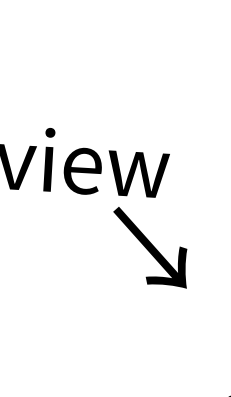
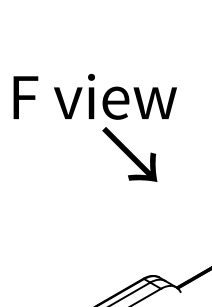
text: (149, 247) -> (129, 154), moved

